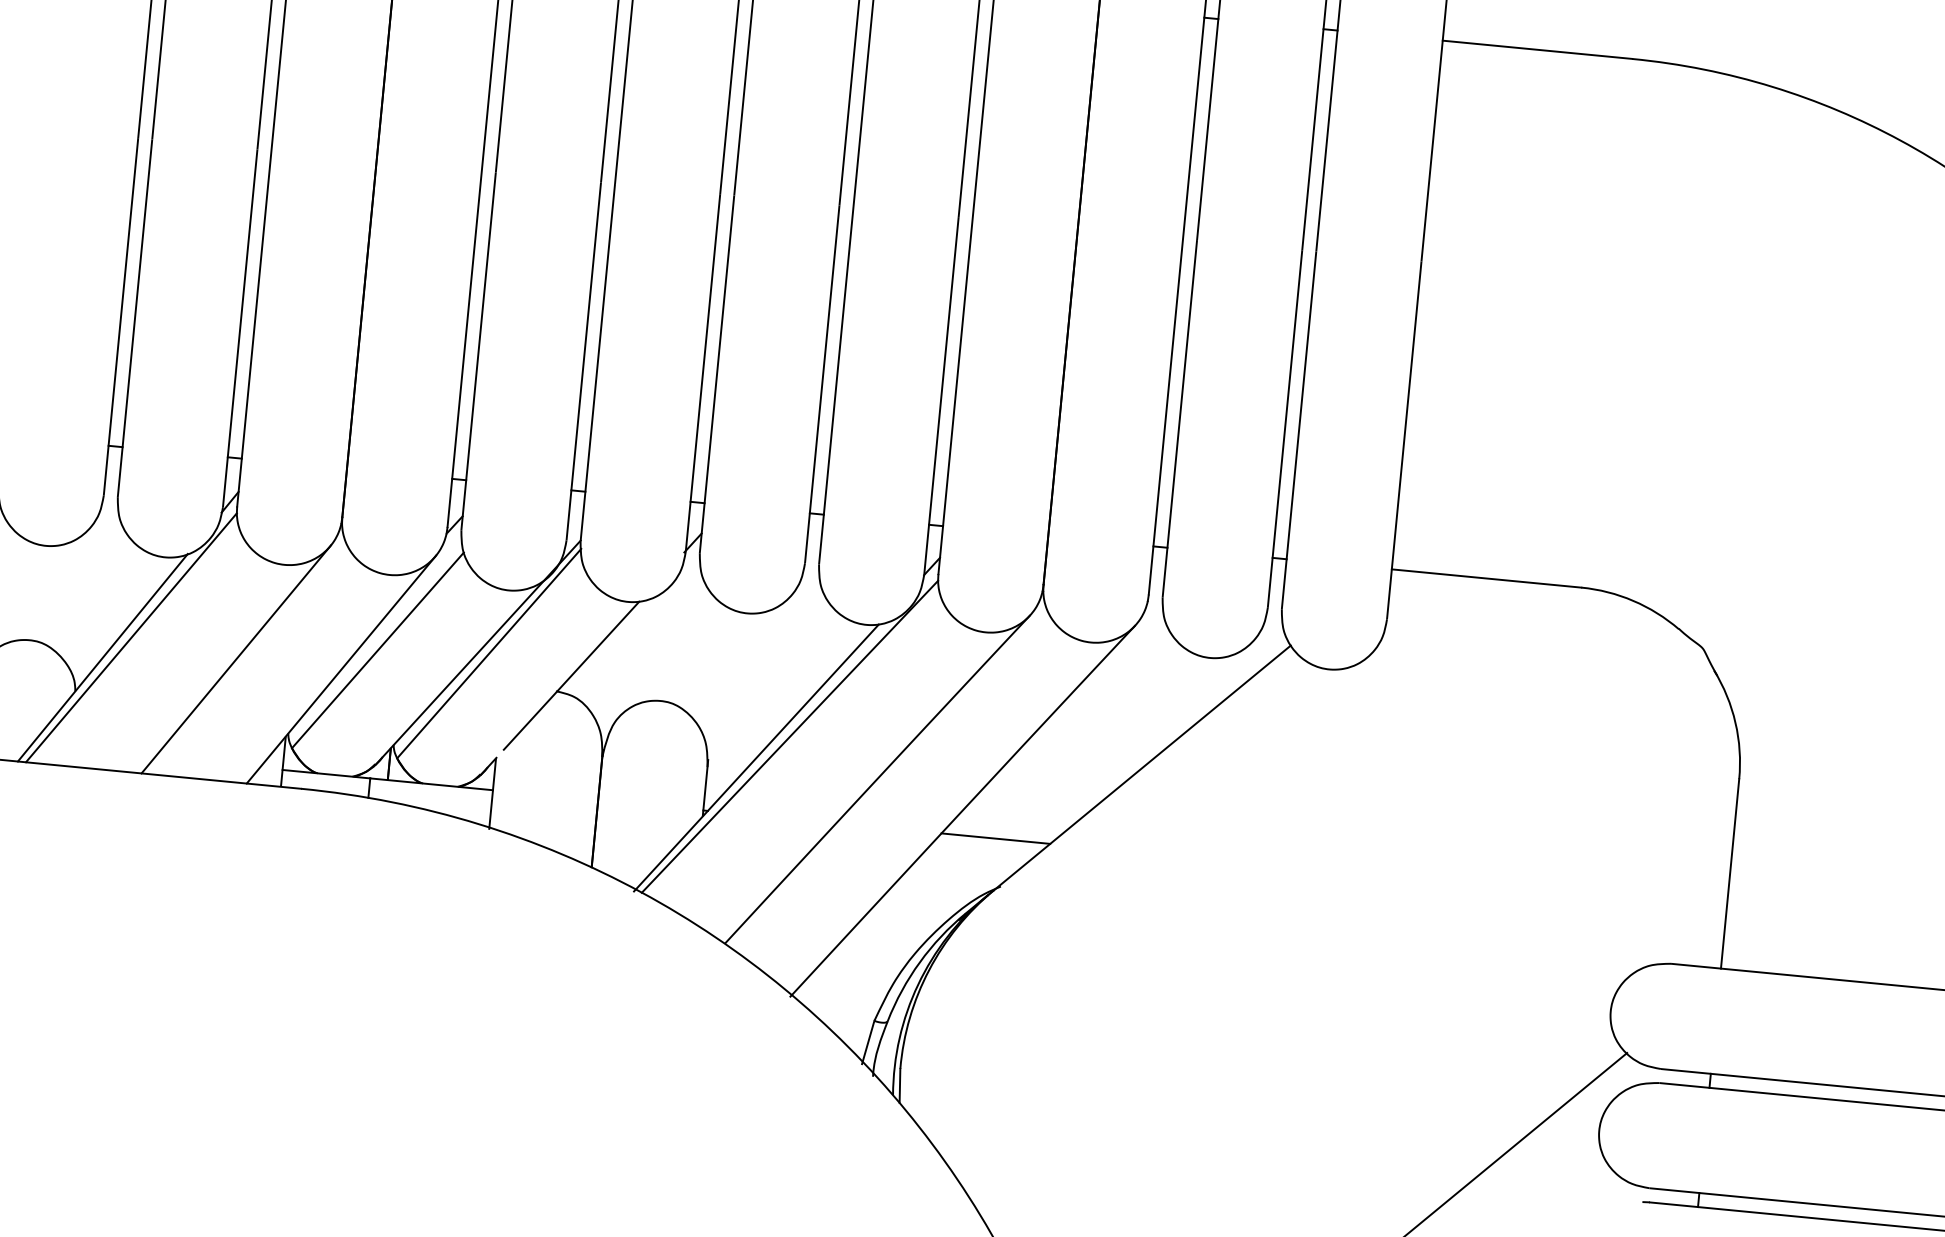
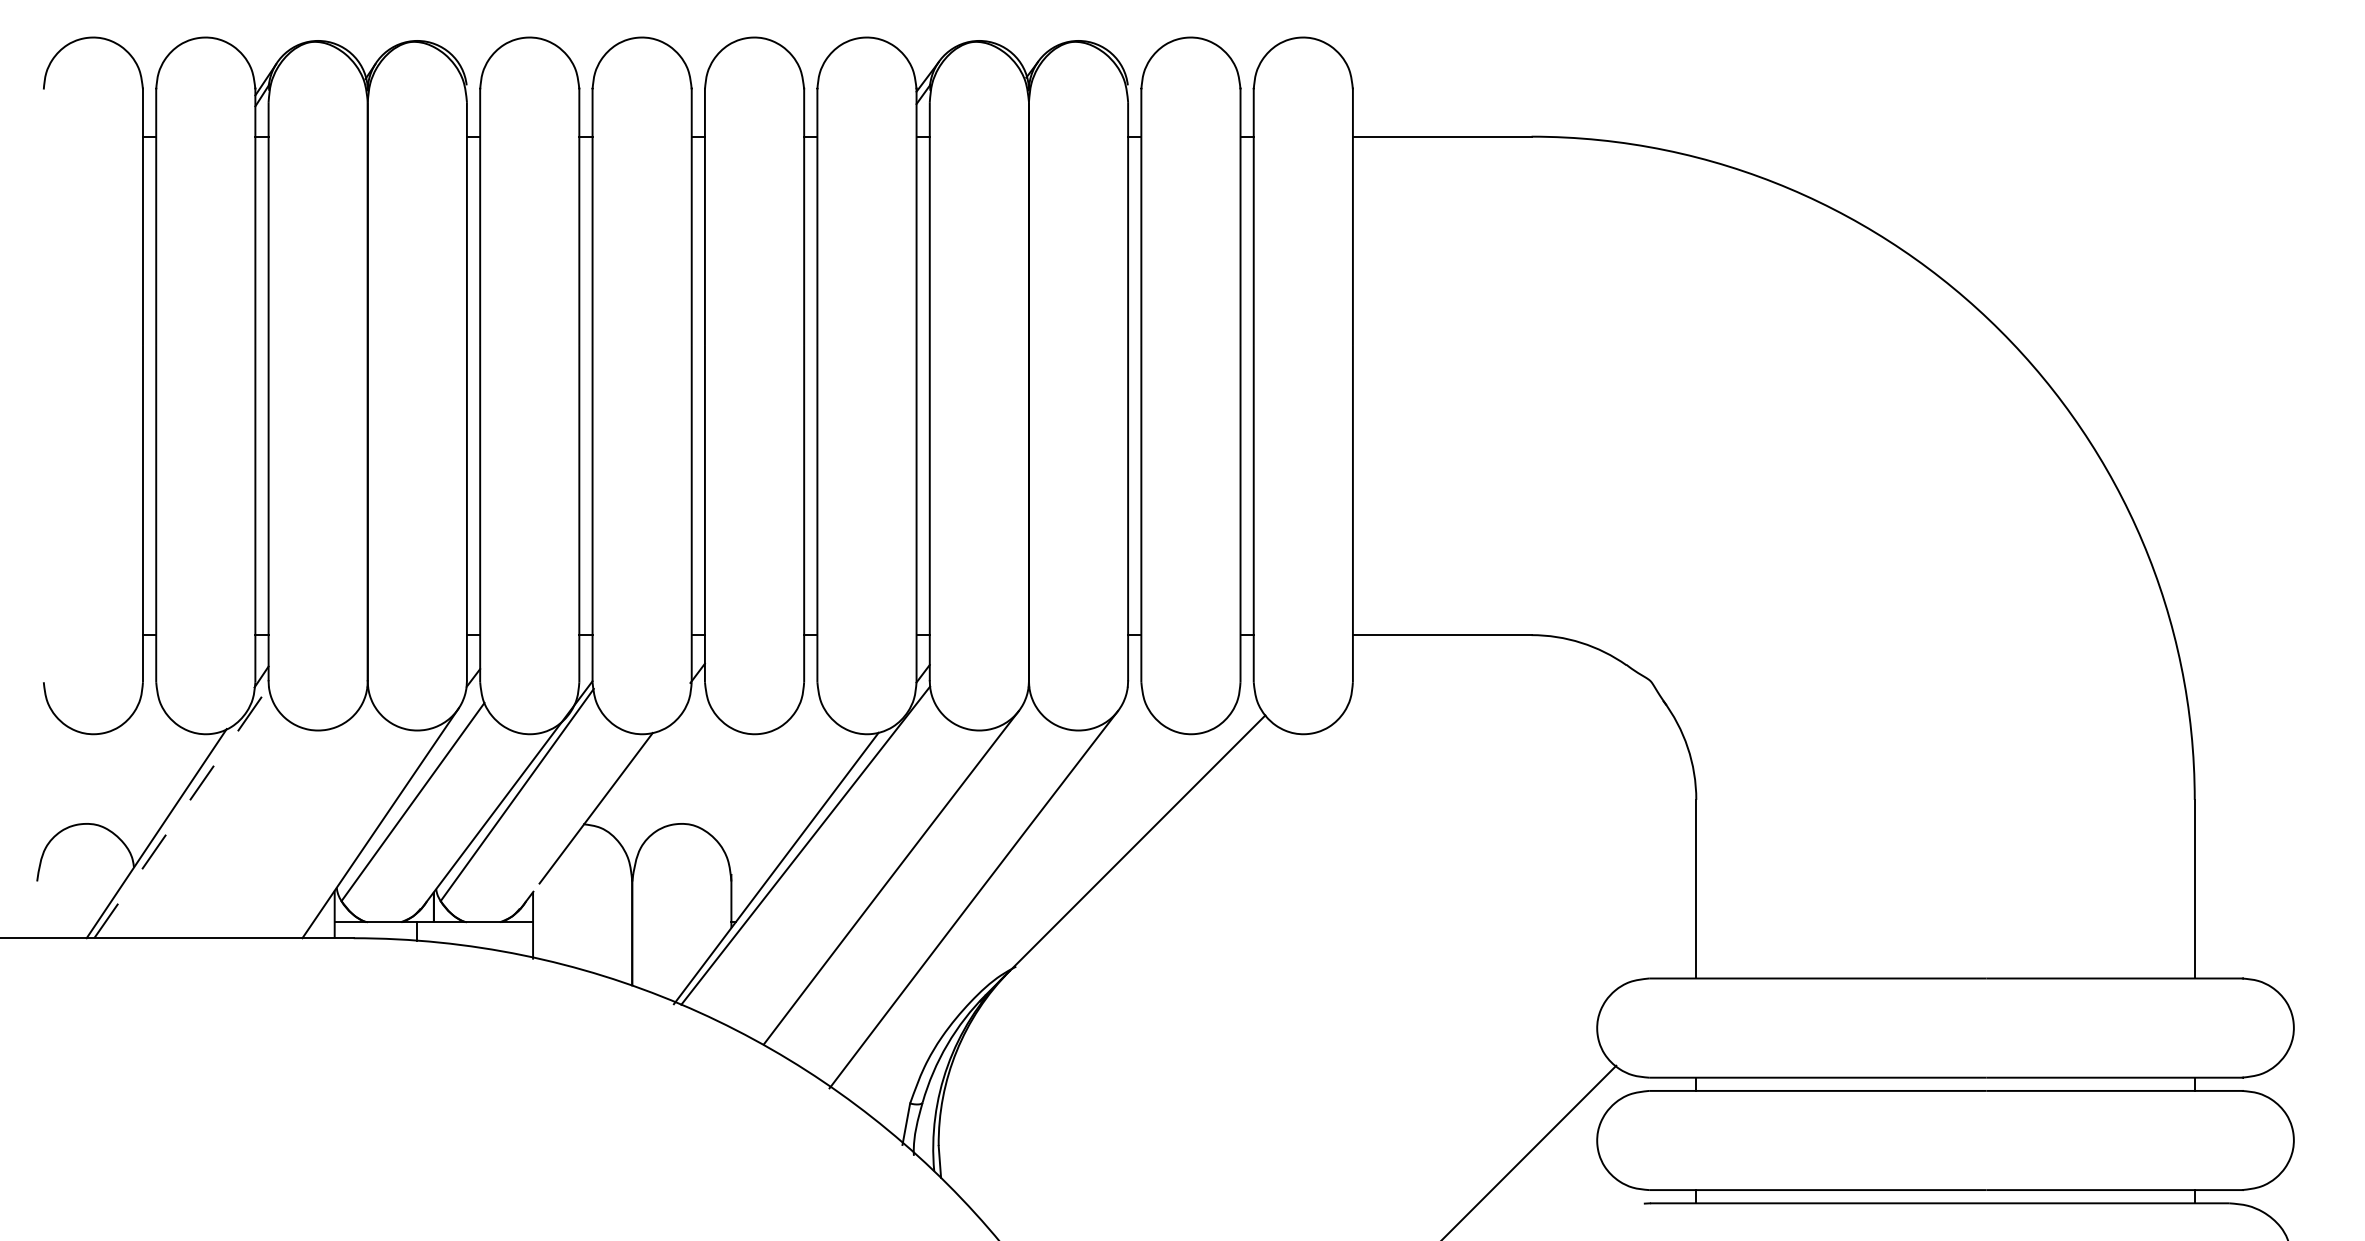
line: (131, 637) -> (181, 812), solid -> dashed
line: (236, 659) -> (281, 823), removed
line: (995, 838) -> (1006, 922), removed

